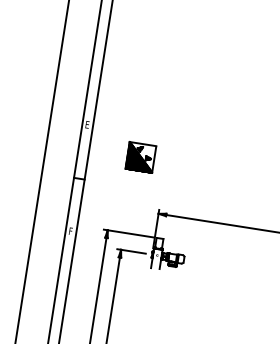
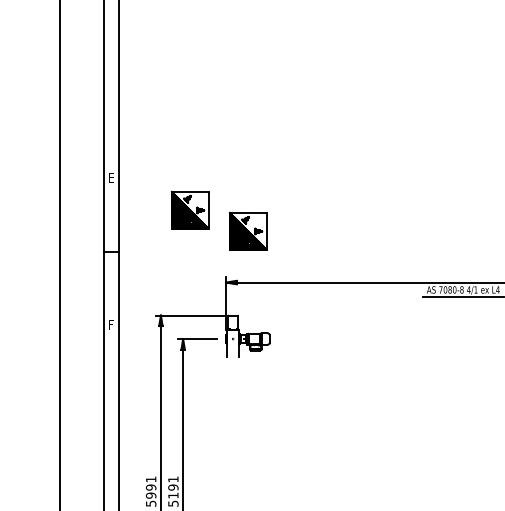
part: (180, 179) -> (248, 231), added

